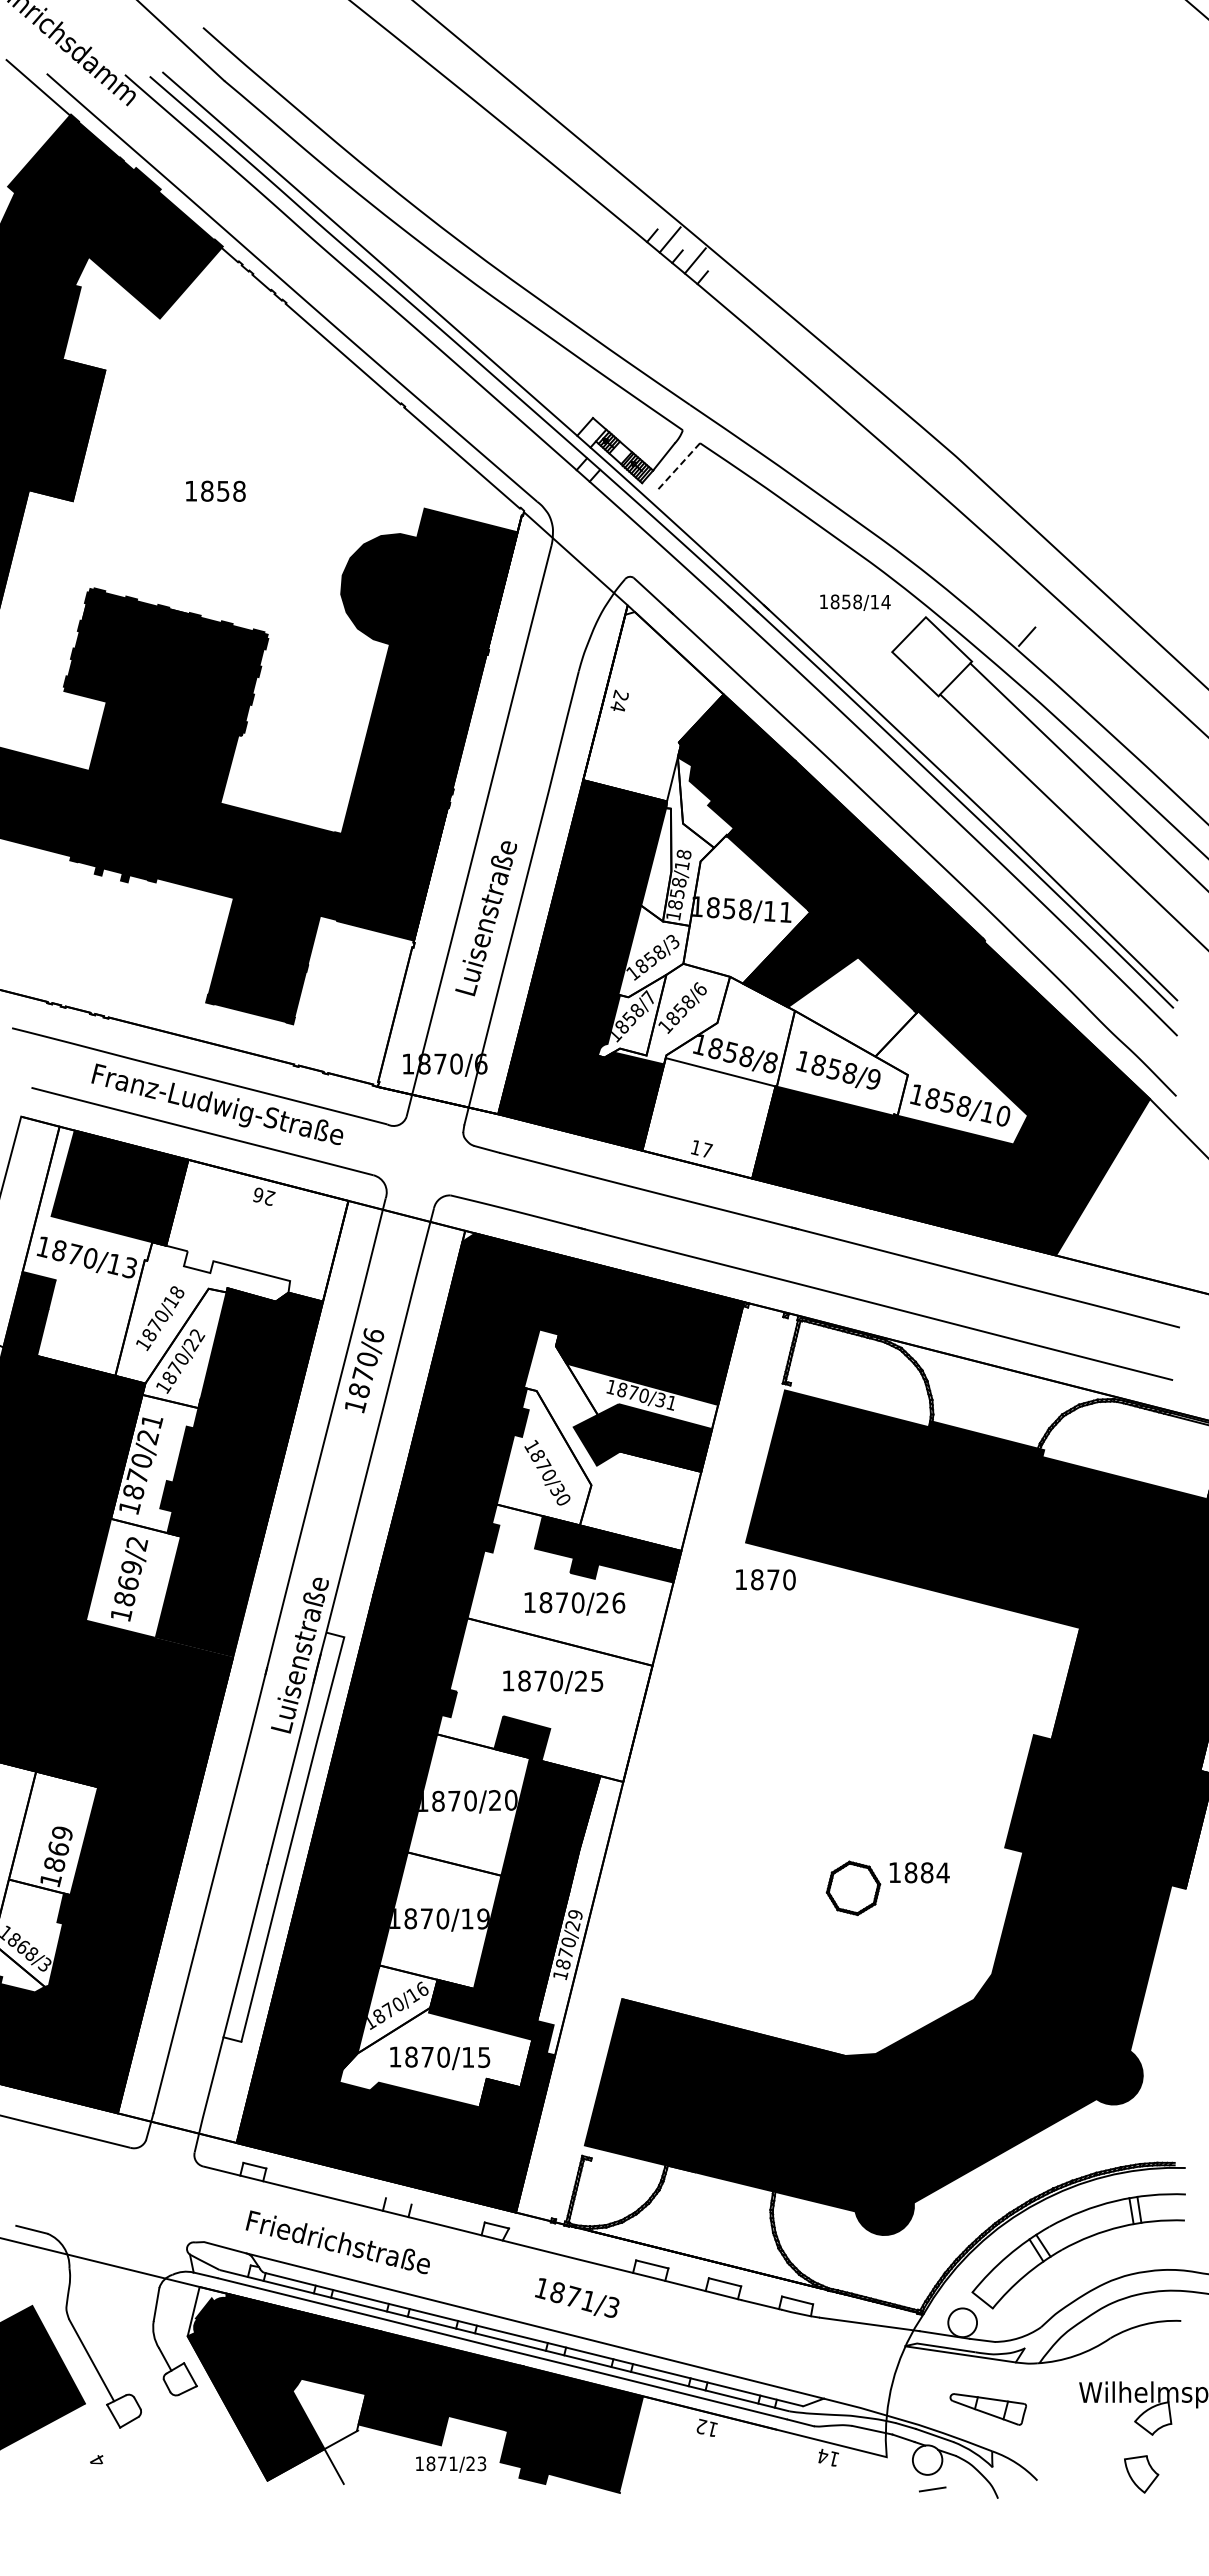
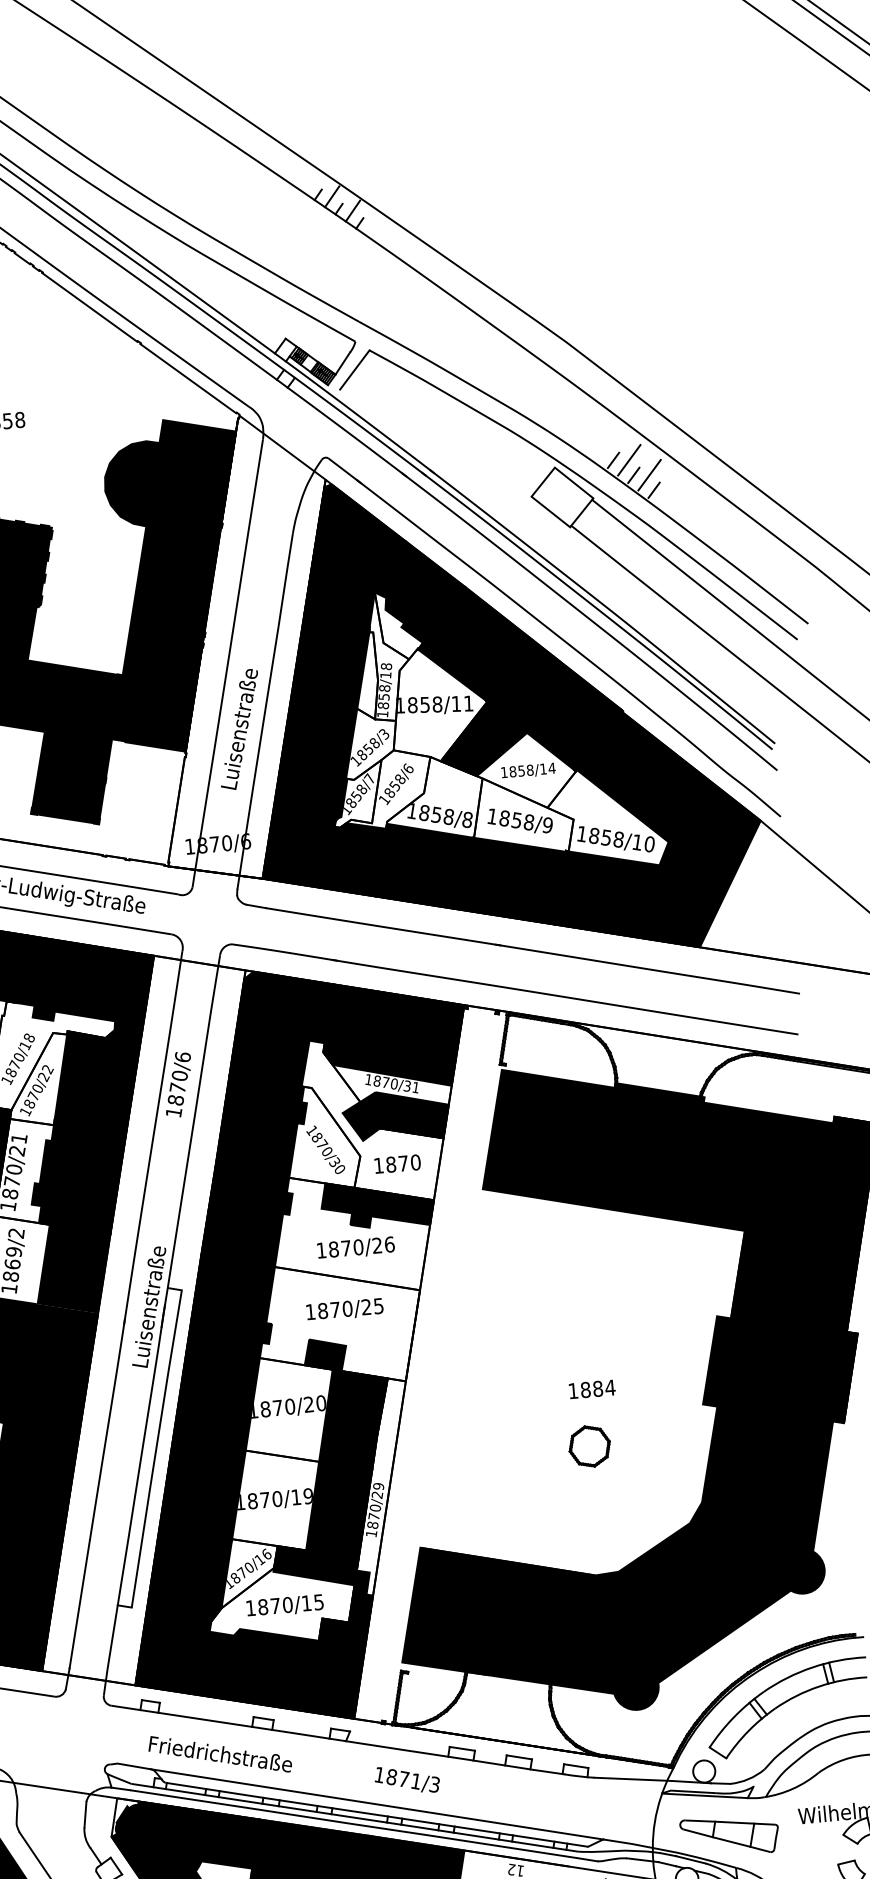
line: (678, 466) -> (354, 369), dashed -> solid
text: (855, 602) -> (528, 770), moved
line: (1002, 614) -> (613, 460), added
line: (1022, 616) -> (628, 460), added
line: (1047, 638) -> (649, 475), added
line: (1051, 658) -> (654, 490), added
fill: (653, 706) -> (352, 555), added
fill: (708, 1118) -> (423, 867), added
fill: (257, 1230) -> (86, 984), added
text: (765, 1579) -> (397, 1163), moved
text: (919, 1872) -> (592, 1389), moved
line: (398, 2201) -> (263, 1718), added
part: (988, 2409) -> (730, 1836), size x1.67

